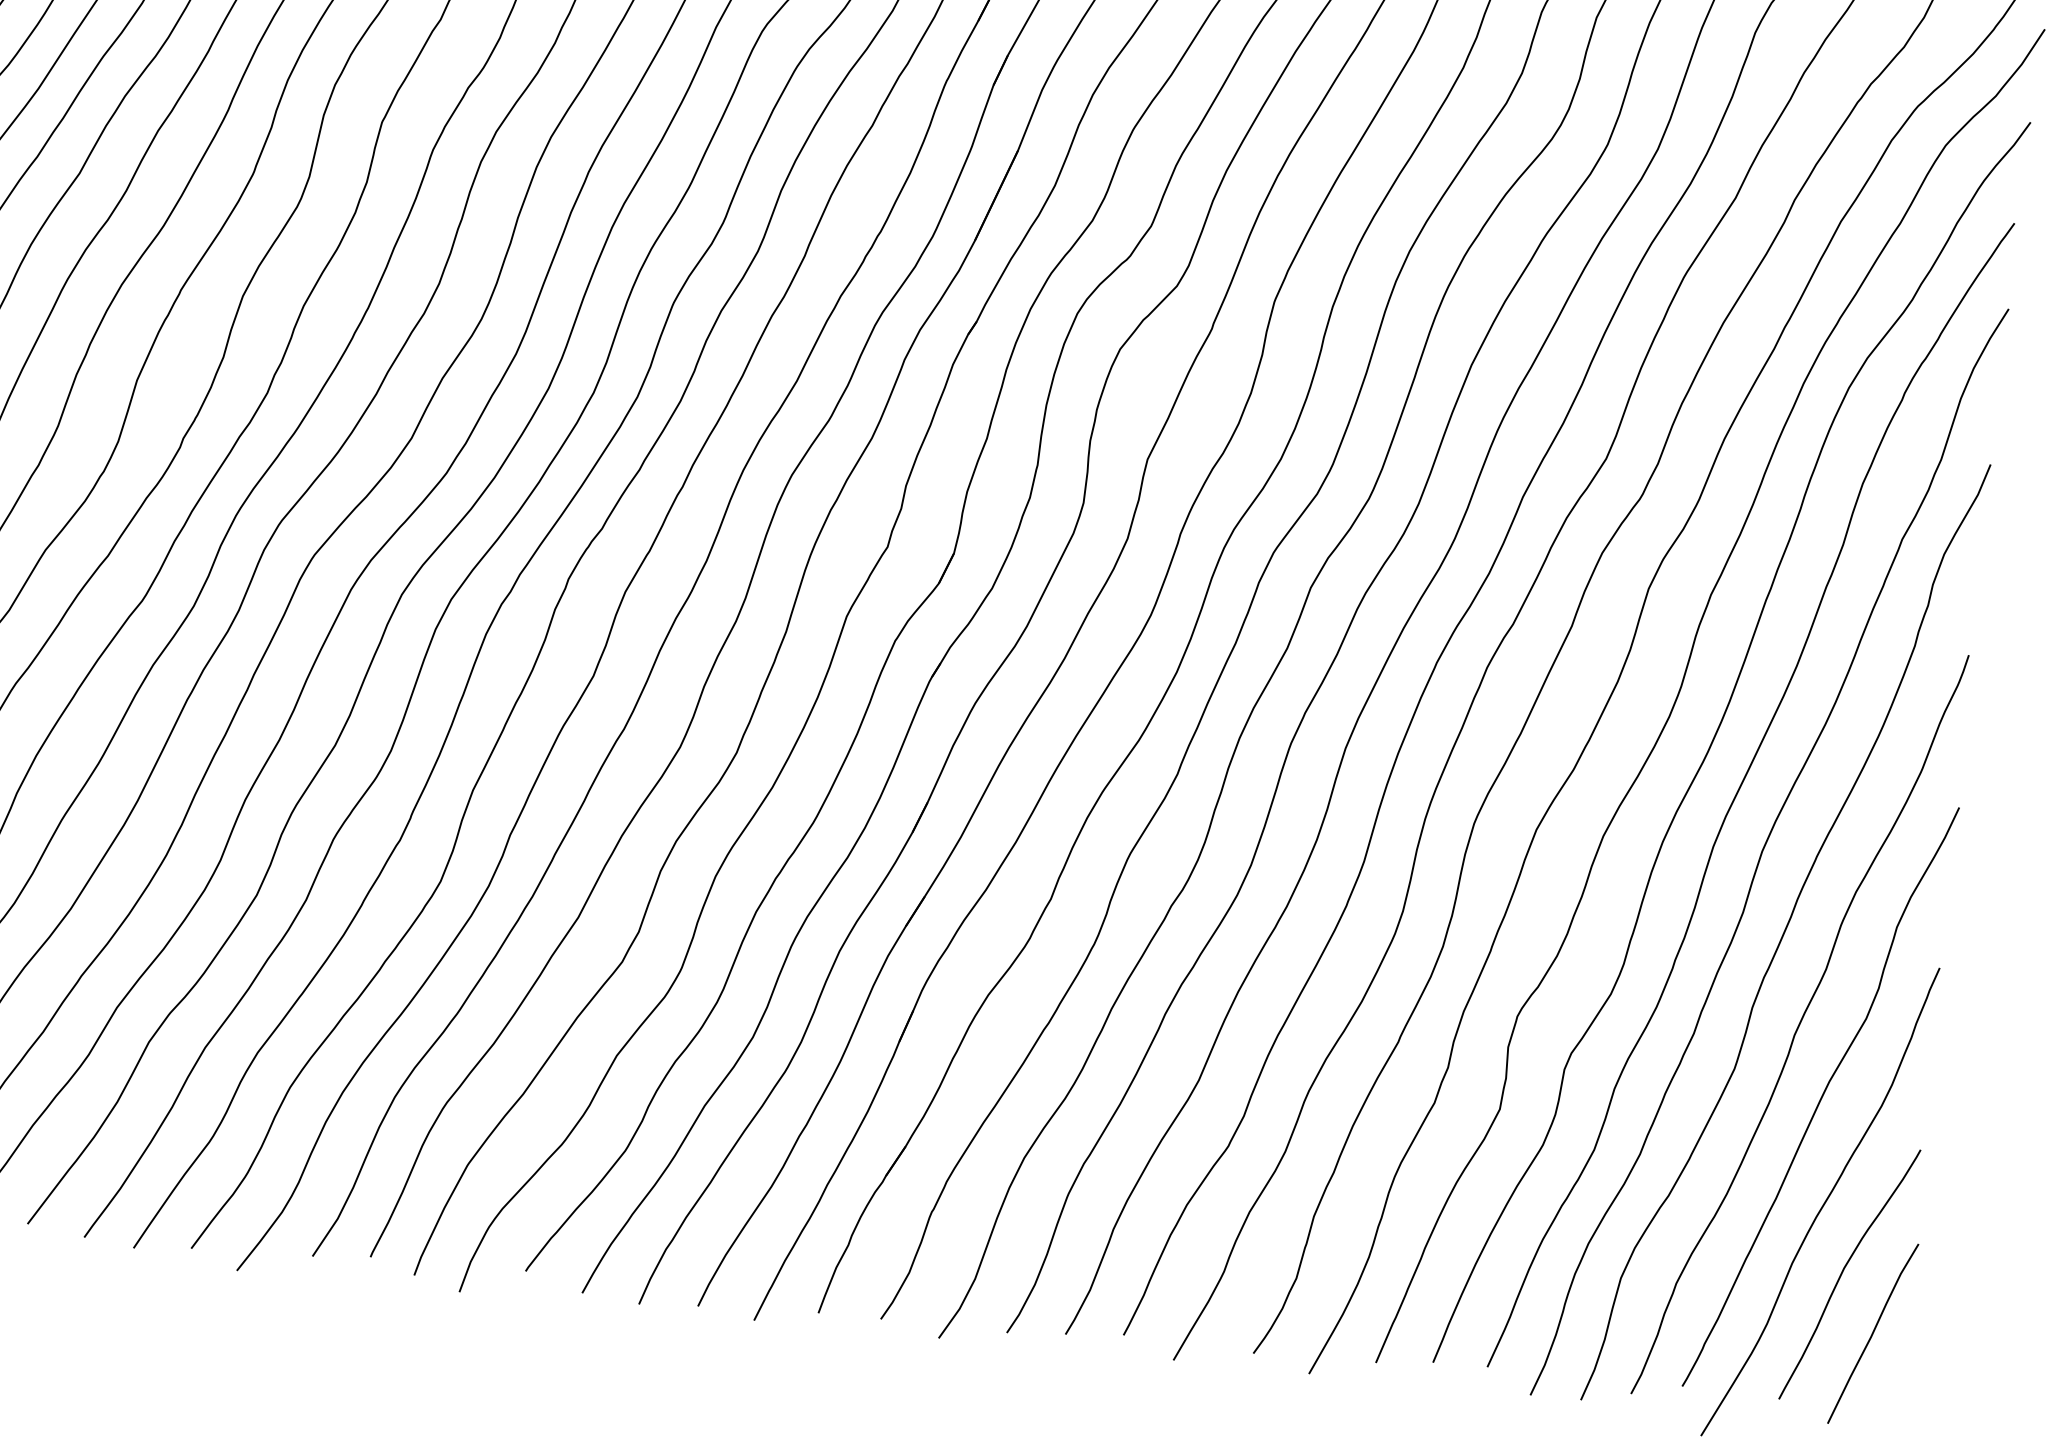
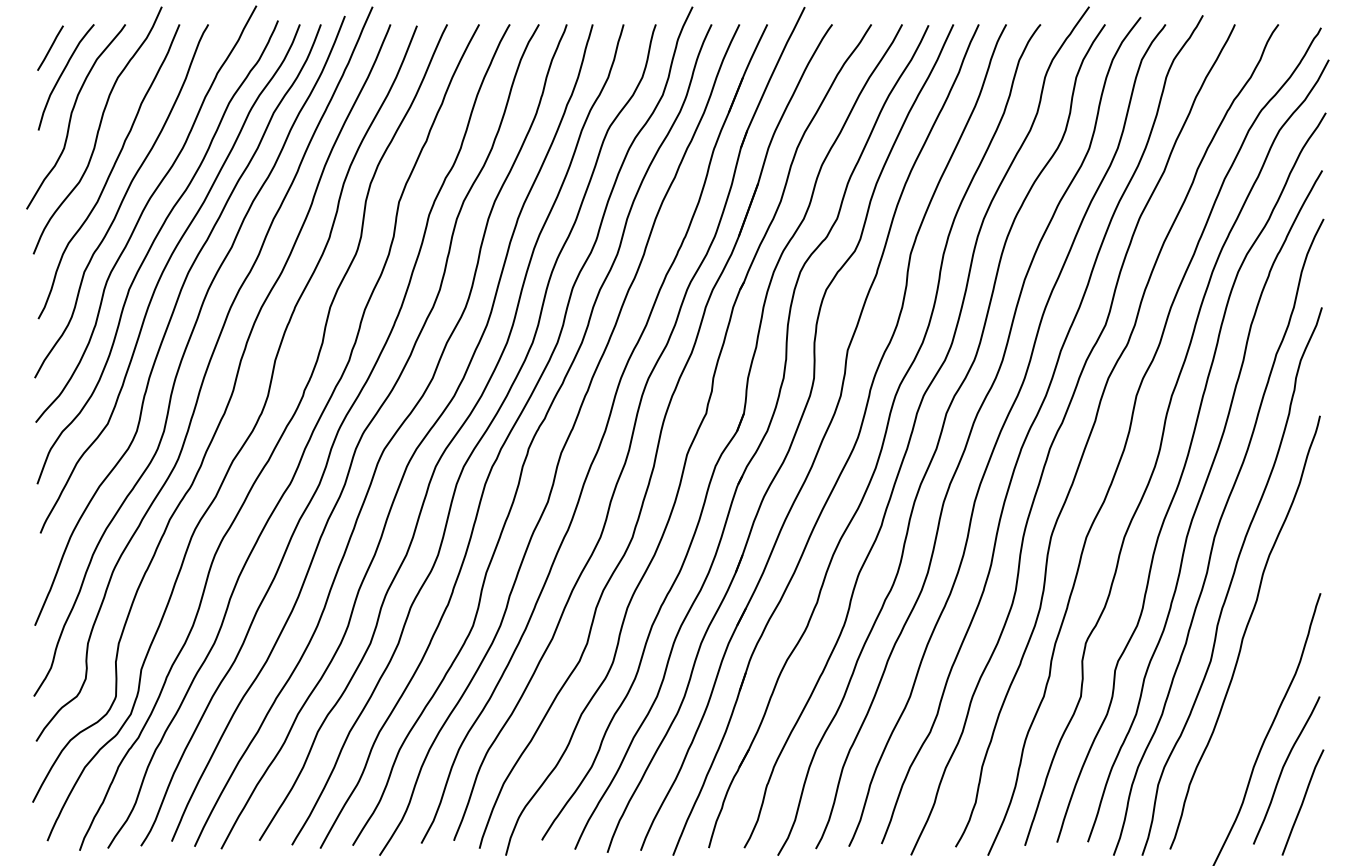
curve: (1820, 1095) -> (1260, 671), removed

